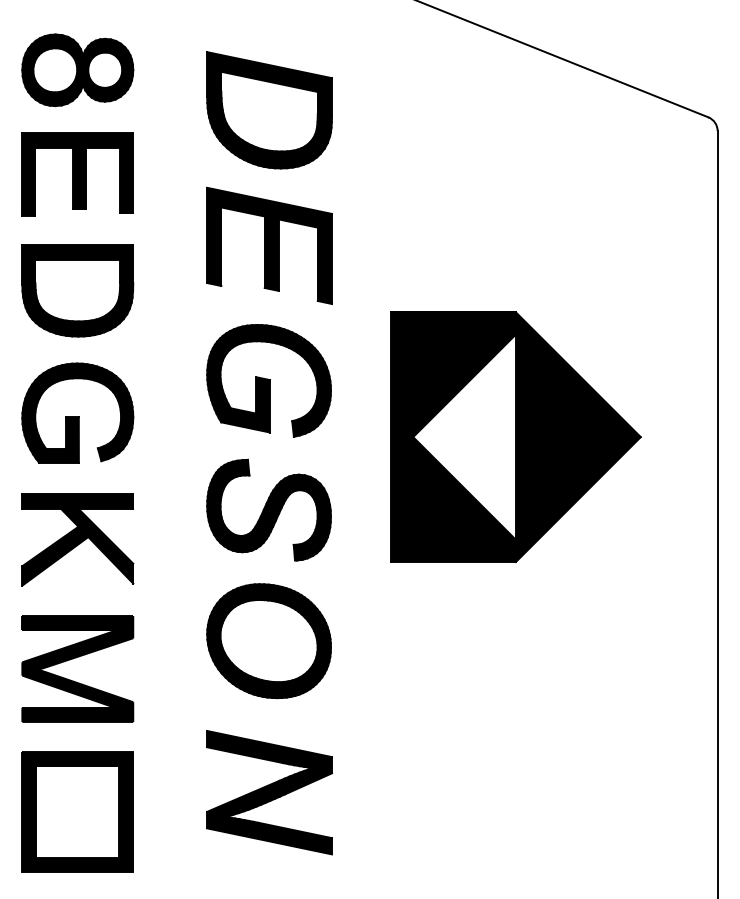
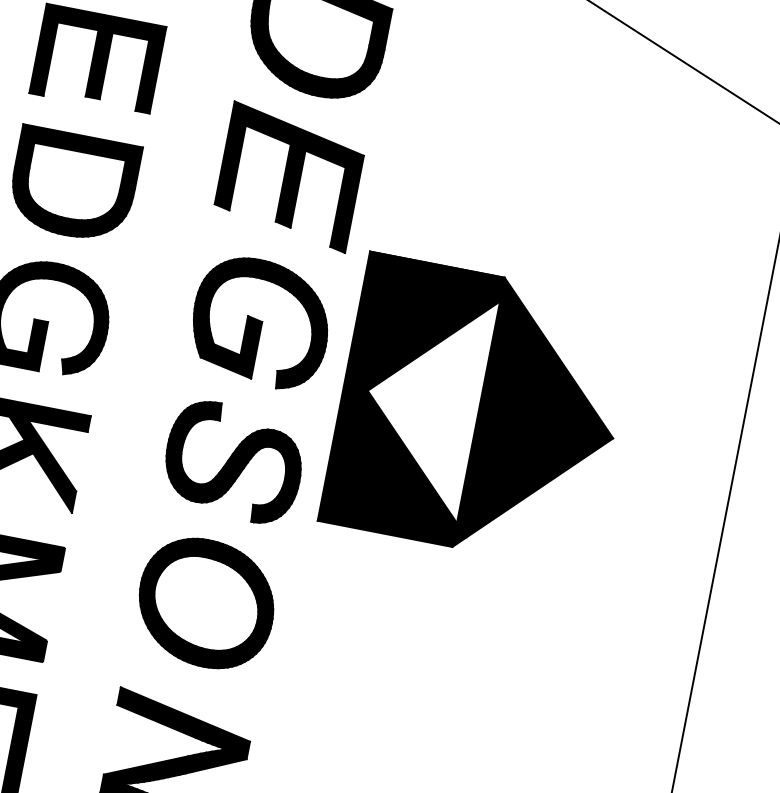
part: (515, 436) -> (478, 411), moved

